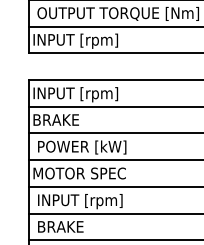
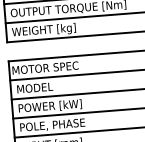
text: (79, 40) -> (42, 30), INPUT [rpm] -> WEIGHT [kg]
text: (79, 94) -> (45, 68), INPUT [rpm] -> MOTOR SPEC
text: (60, 119) -> (33, 87), BRAKE -> MODEL
text: (80, 173) -> (50, 125), MOTOR SPEC -> POLE, PHASE

